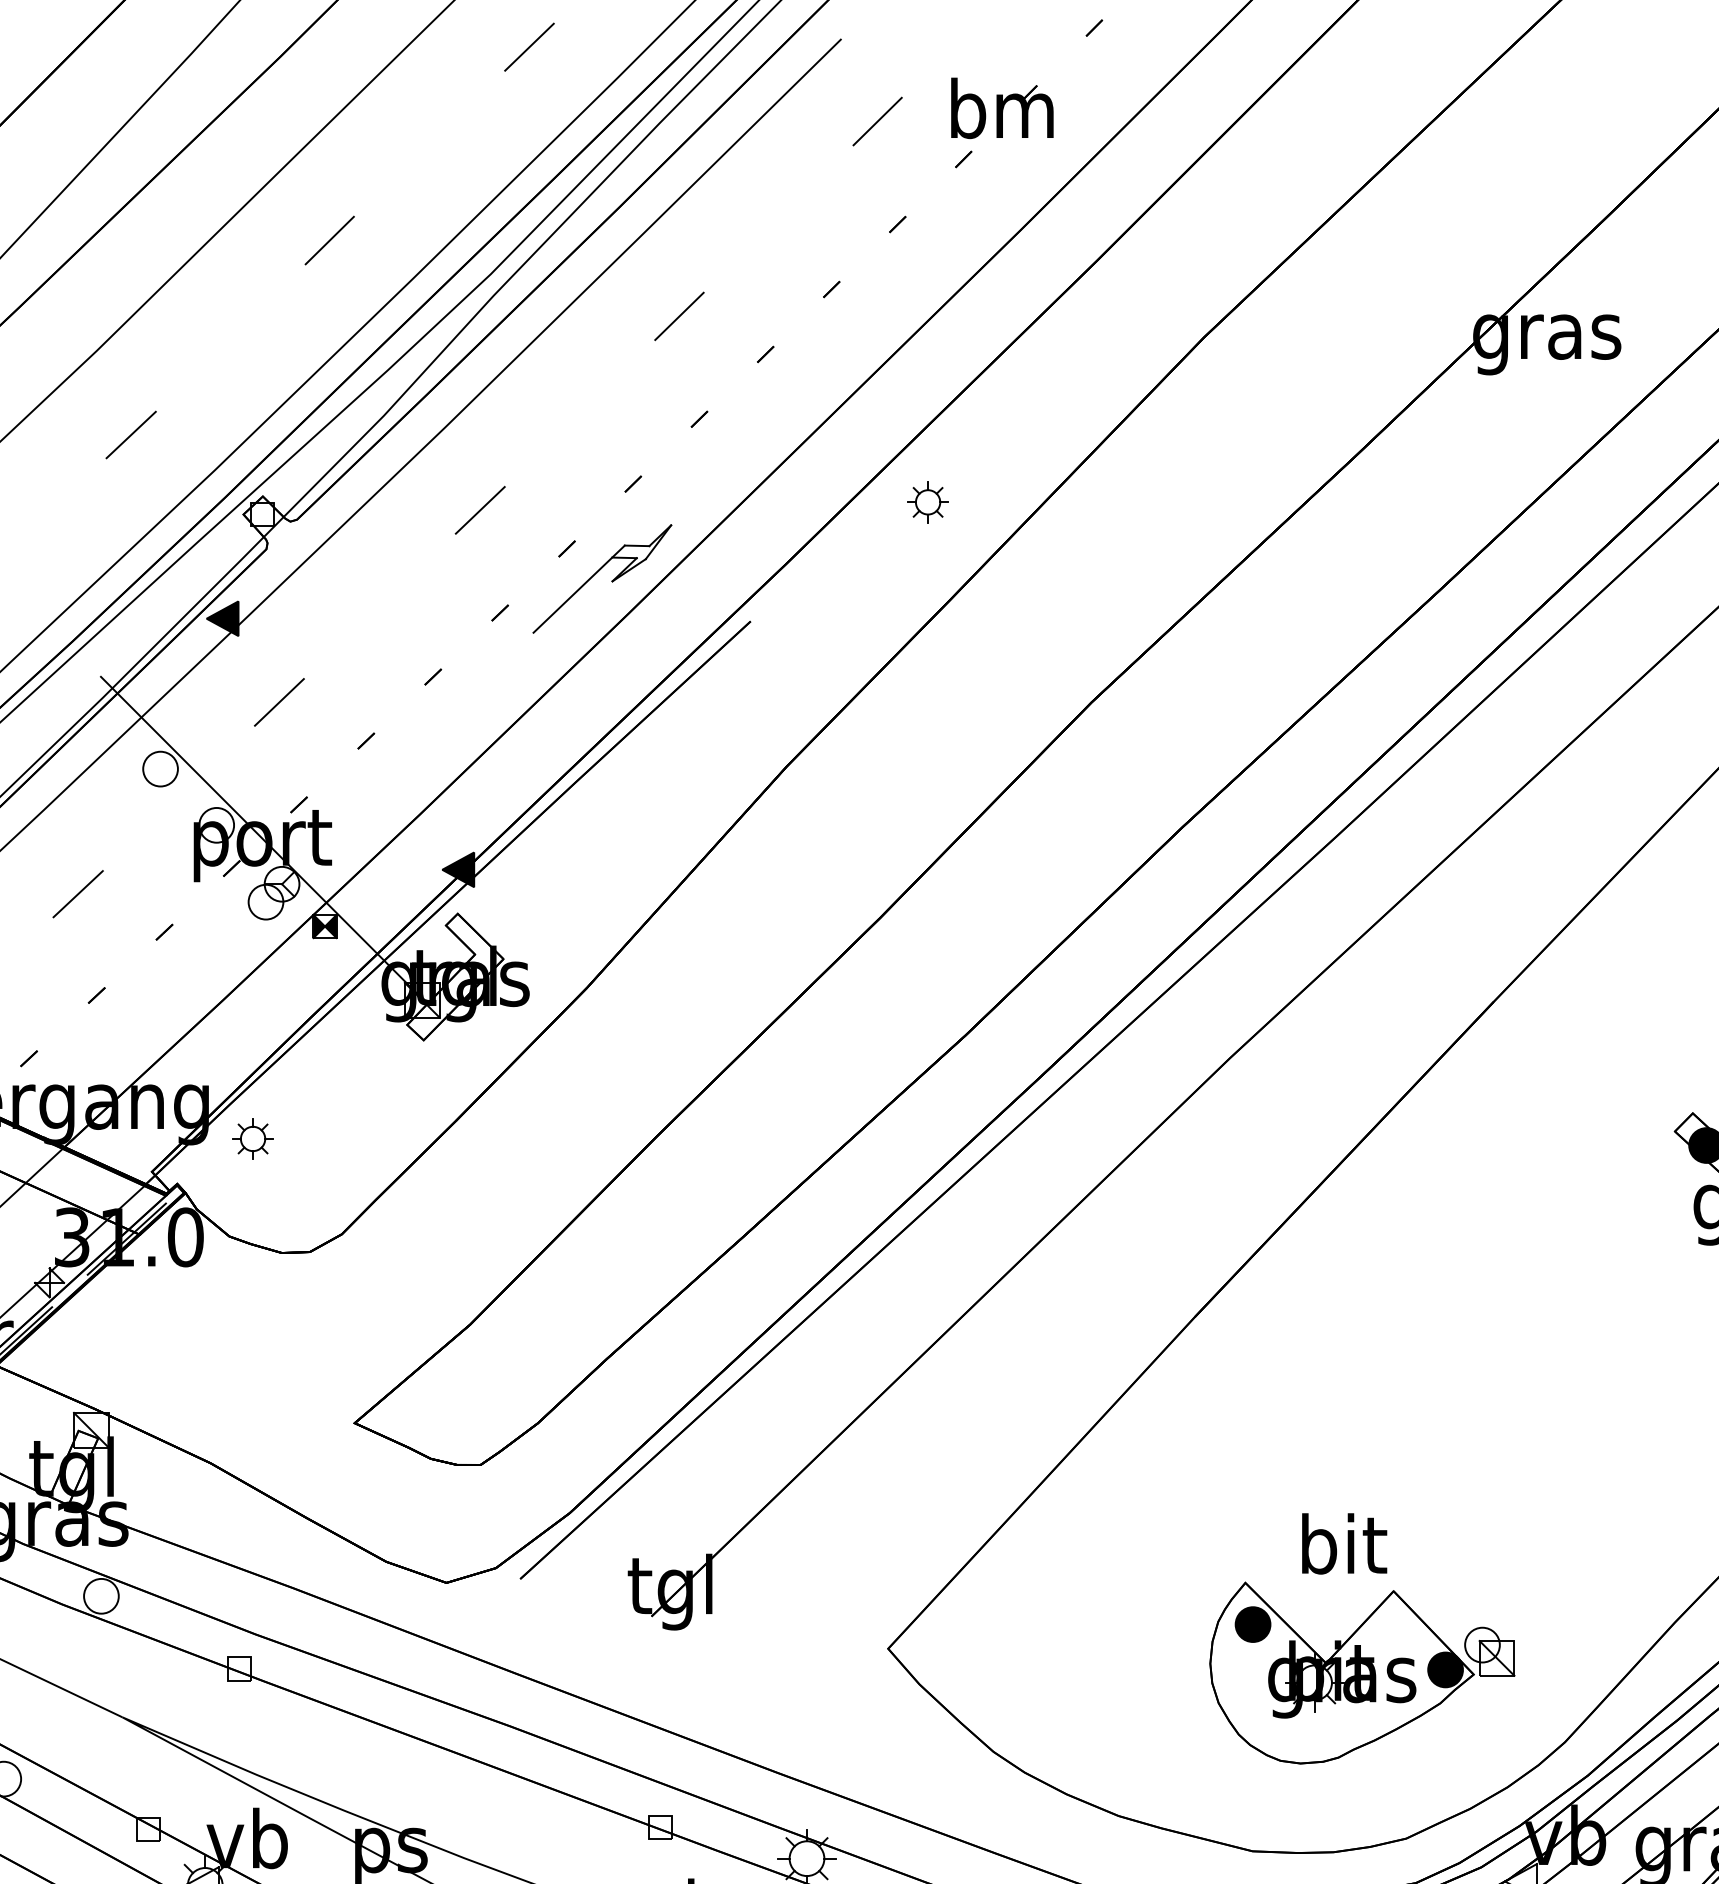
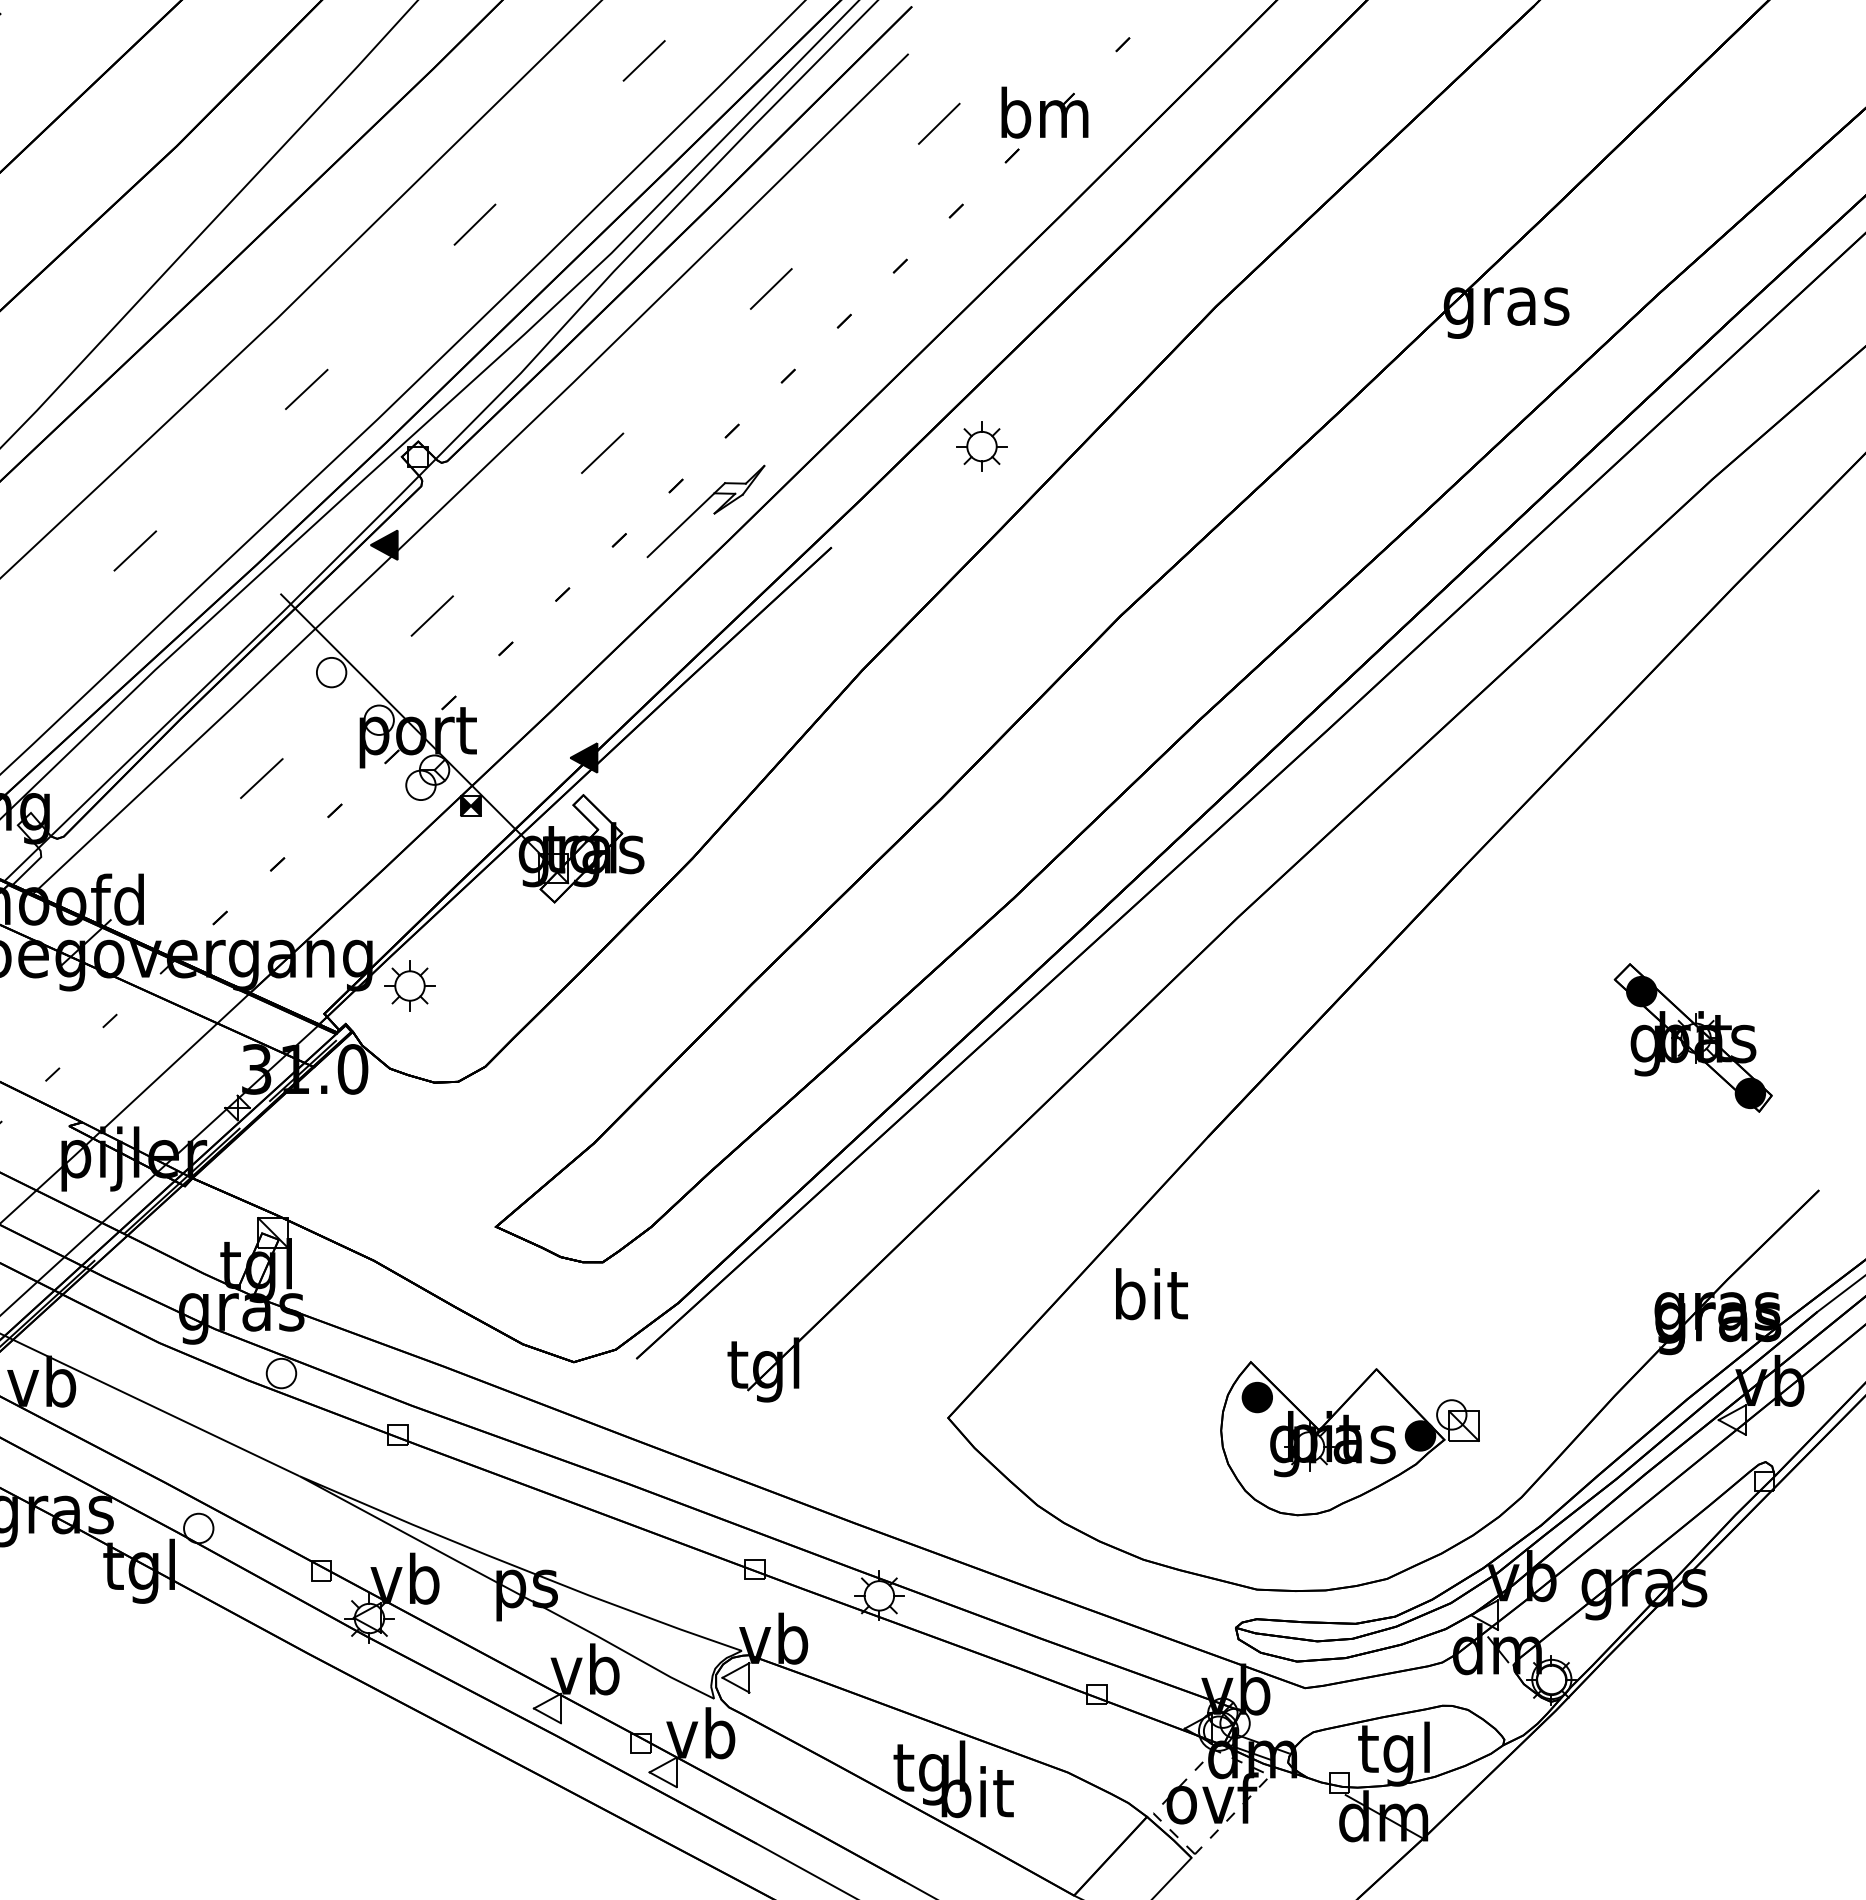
part: (927, 502) -> (981, 446), size x1.43
part: (252, 1138) -> (409, 985), size x1.43
text: (1344, 1544) -> (1151, 1294), moved

